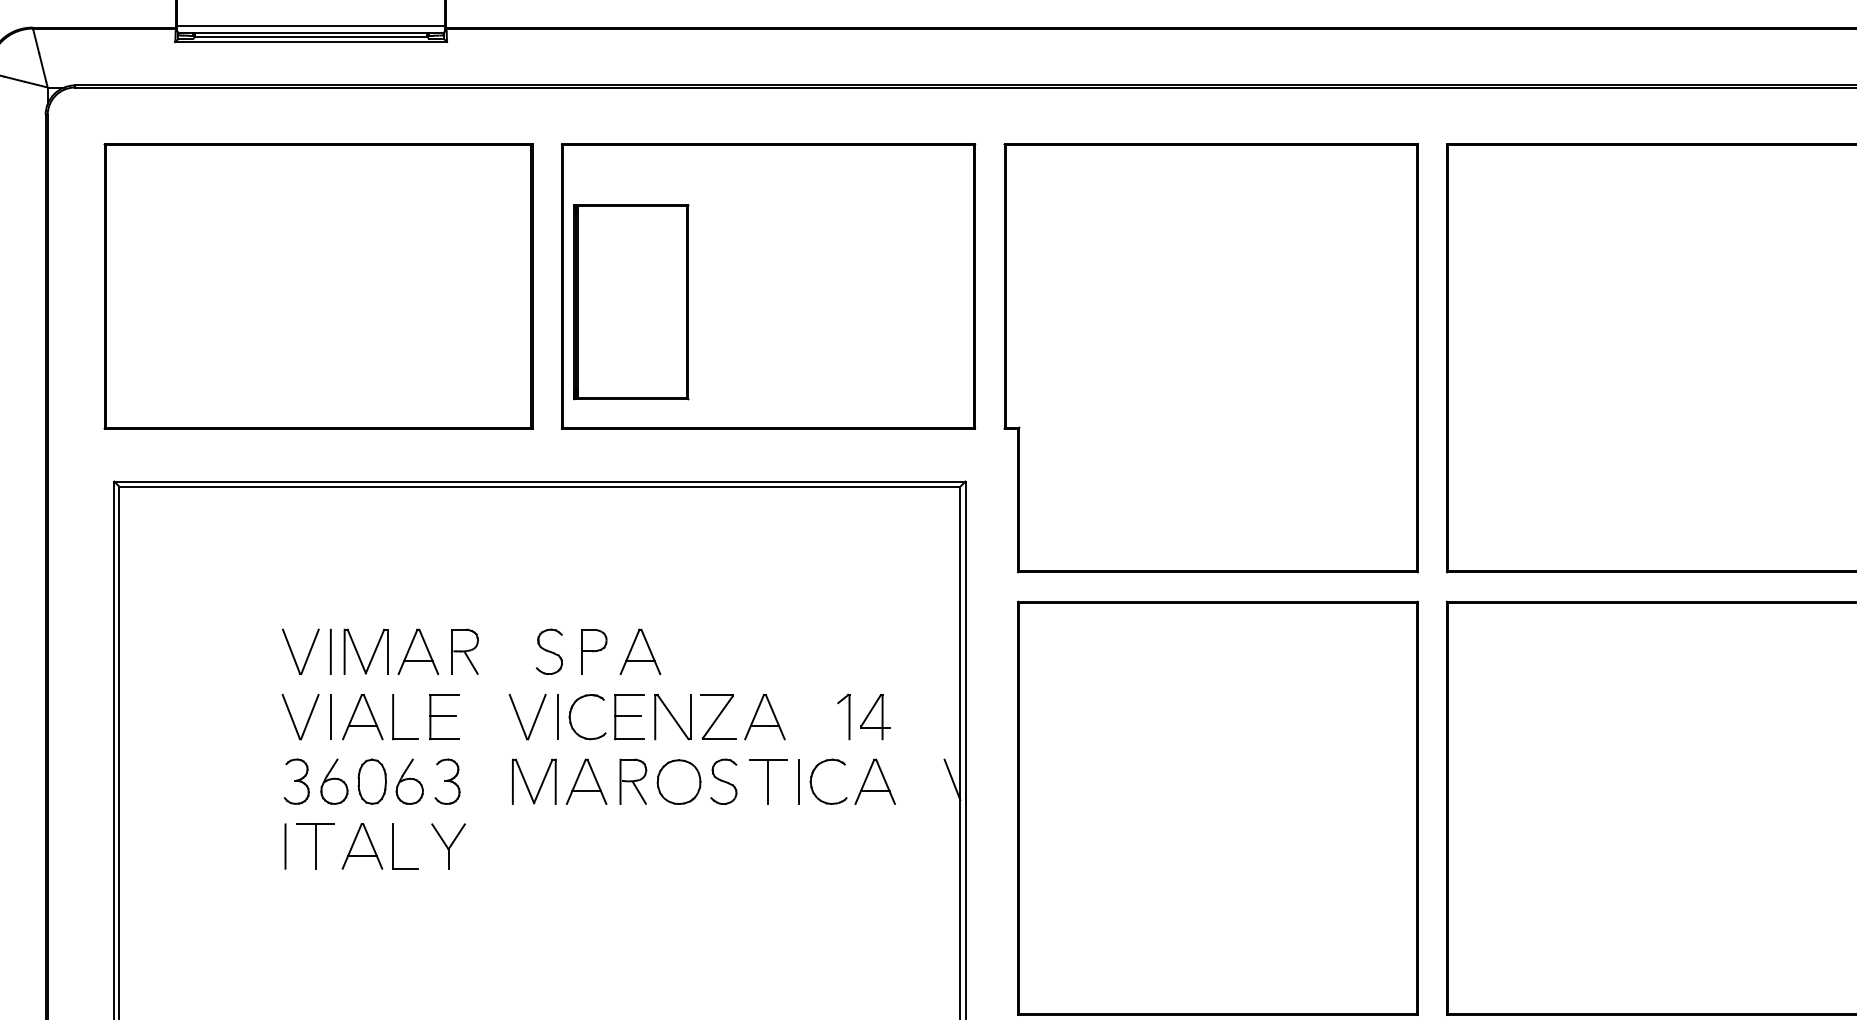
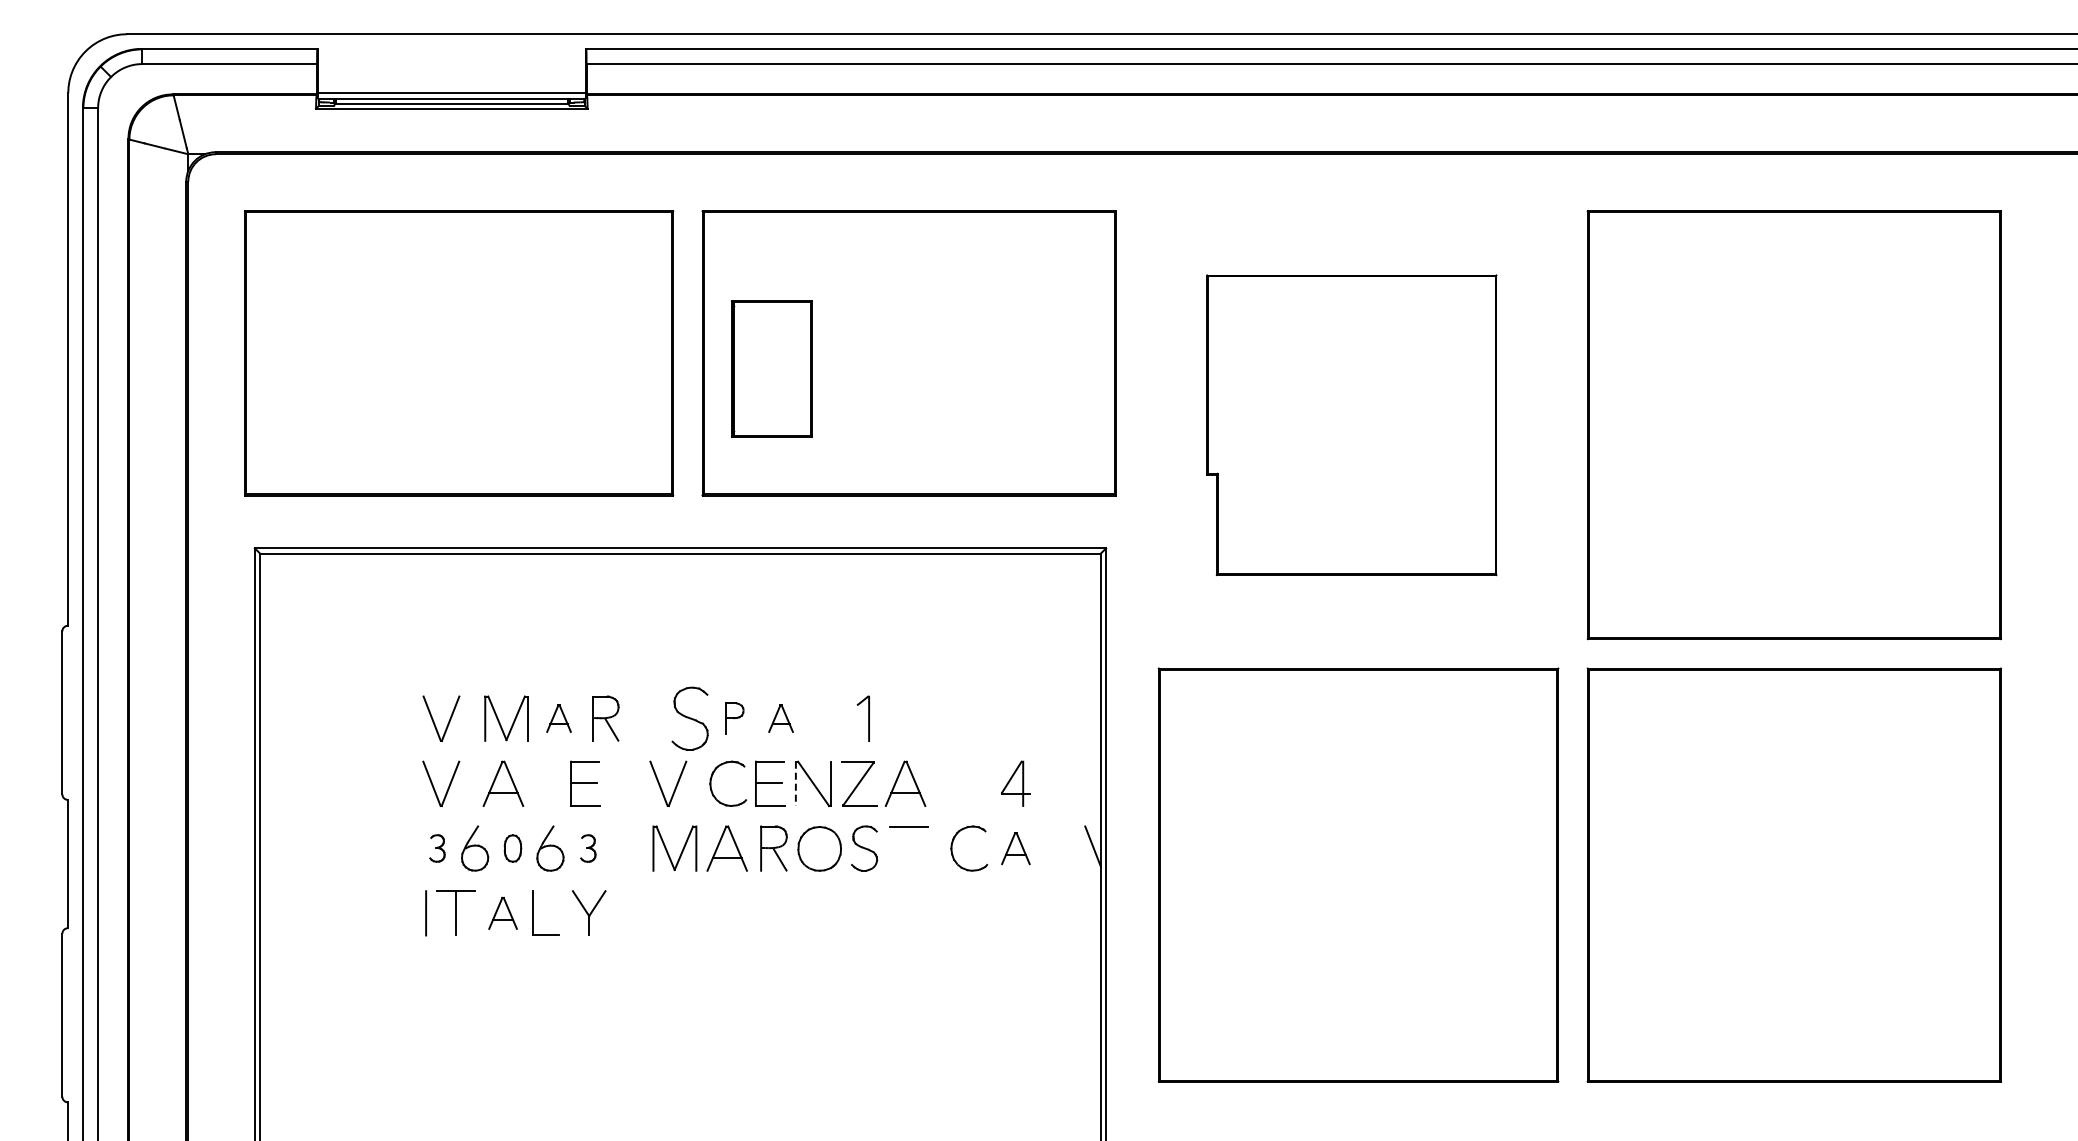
part: (630, 301) -> (771, 368), size x0.7
part: (1210, 358) -> (1351, 425), size x0.7
line: (330, 651) -> (471, 718), removed
part: (417, 651) -> (558, 718), size x0.6
part: (548, 651) -> (689, 718), size x1.4
part: (593, 651) -> (734, 718), size x0.7
part: (639, 651) -> (780, 718), size x0.6
line: (330, 716) -> (471, 783), removed
part: (393, 716) -> (534, 783), removed
line: (557, 716) -> (698, 783), removed
part: (842, 716) -> (862, 718), moved
line: (654, 717) -> (795, 784), solid -> dashed
part: (296, 781) -> (437, 848), size x0.6
part: (371, 781) -> (512, 848), size x0.6
part: (447, 781) -> (588, 848), size x0.6
line: (768, 781) -> (909, 848), removed
line: (798, 781) -> (939, 848), removed
part: (874, 781) -> (1015, 848), size x0.7
part: (361, 846) -> (502, 913), size x0.7

